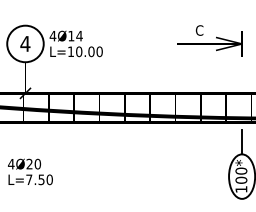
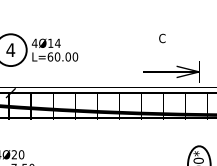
part: (209, 43) -> (170, 71), moved
text: (70, 51) -> (50, 56), L=10.00 -> L=60.00
line: (242, 141) -> (199, 135), removed

